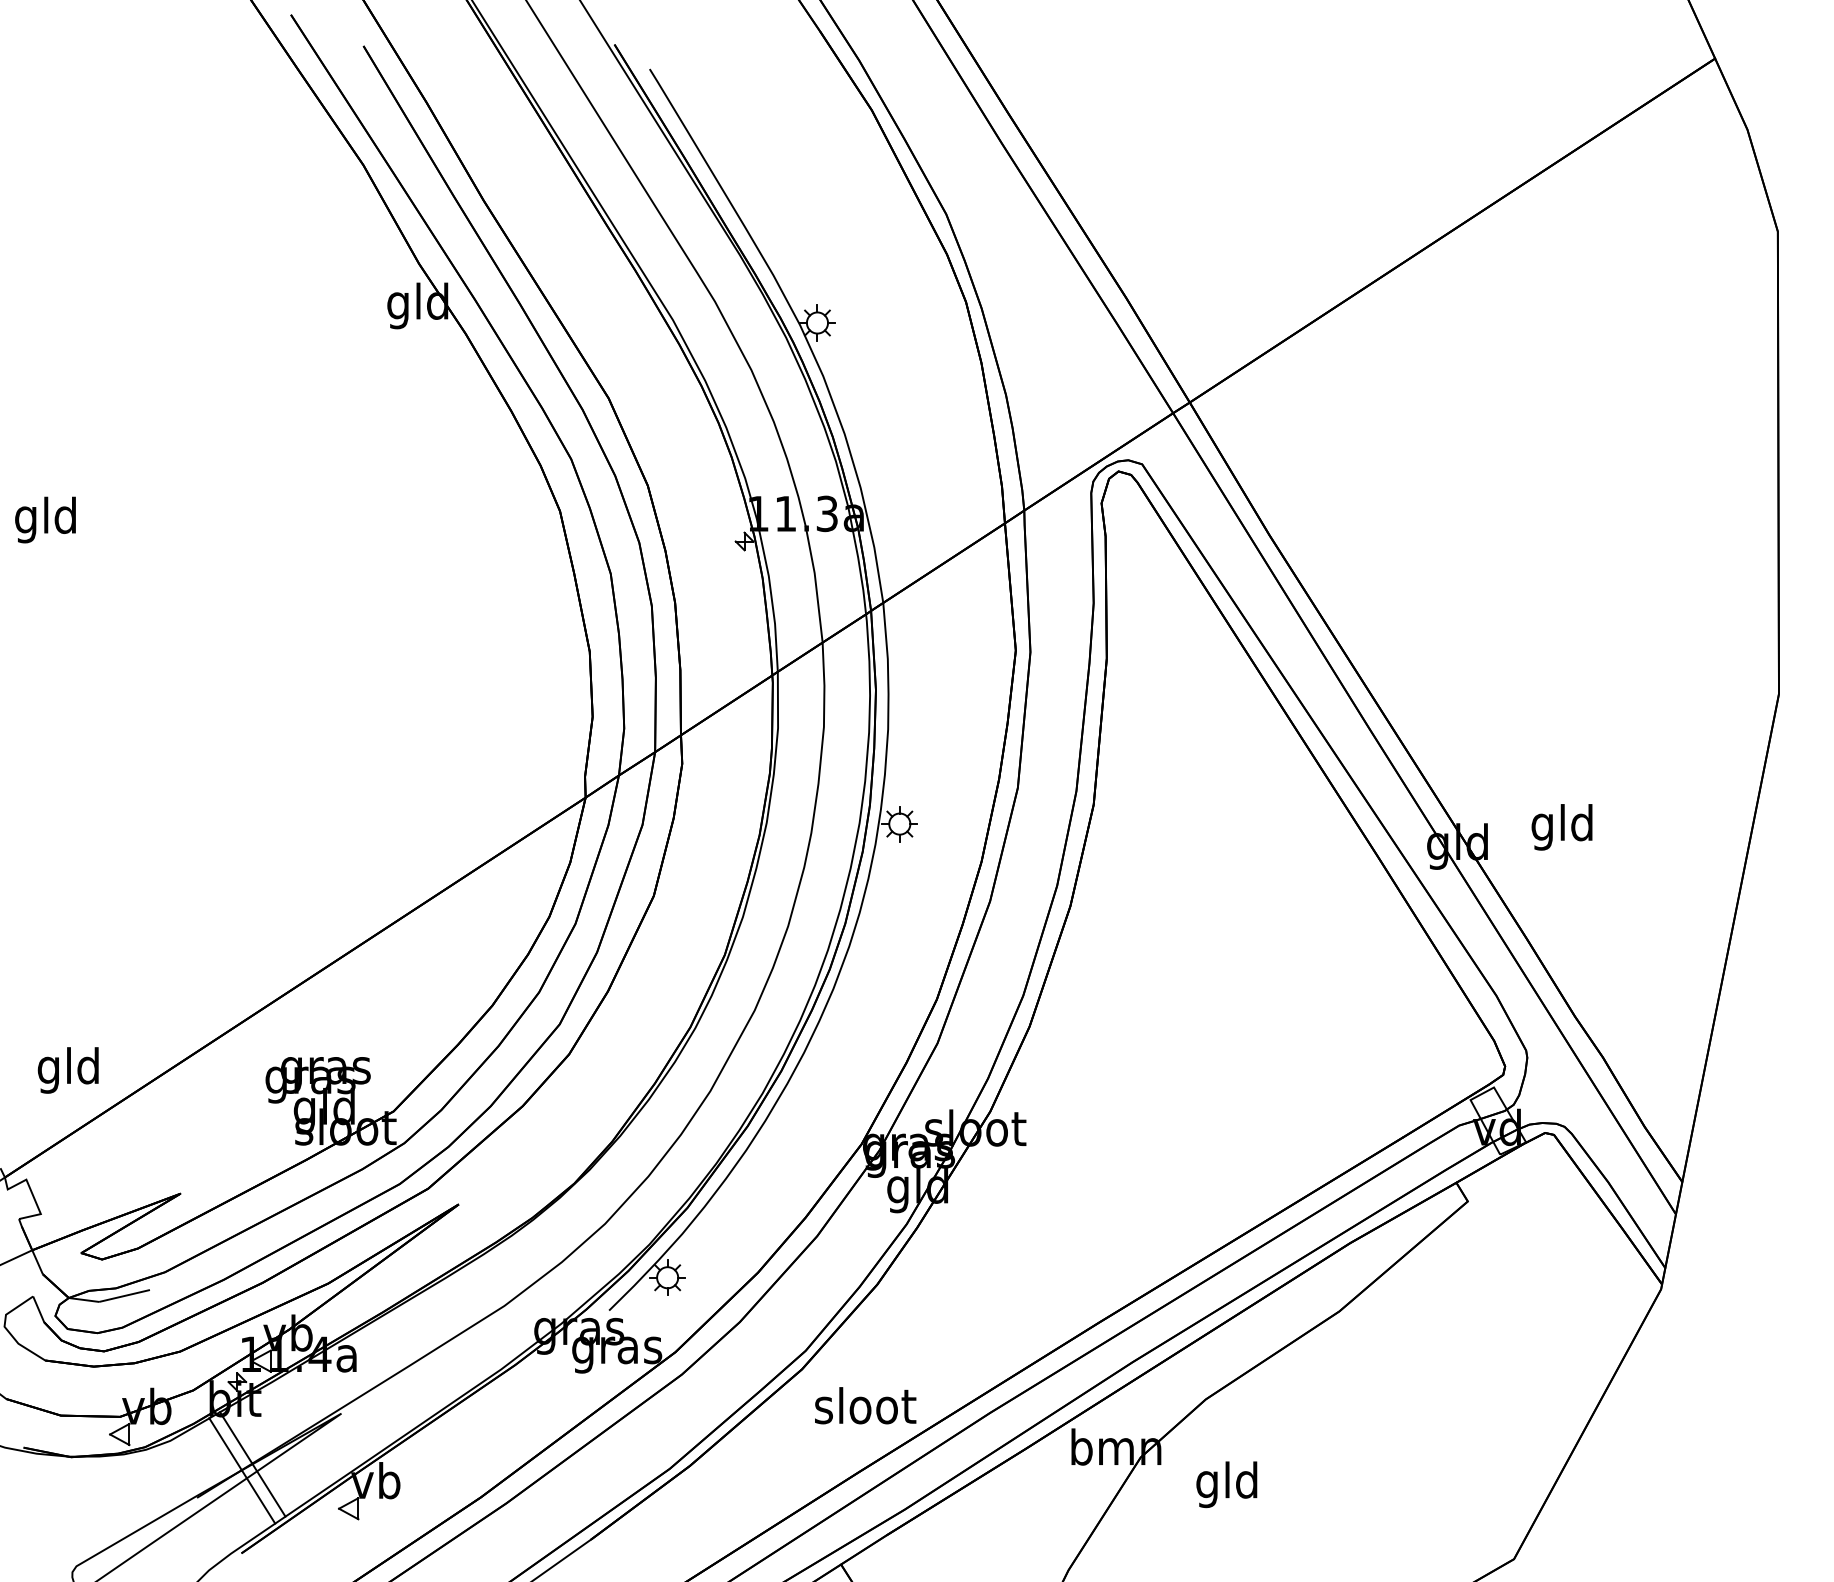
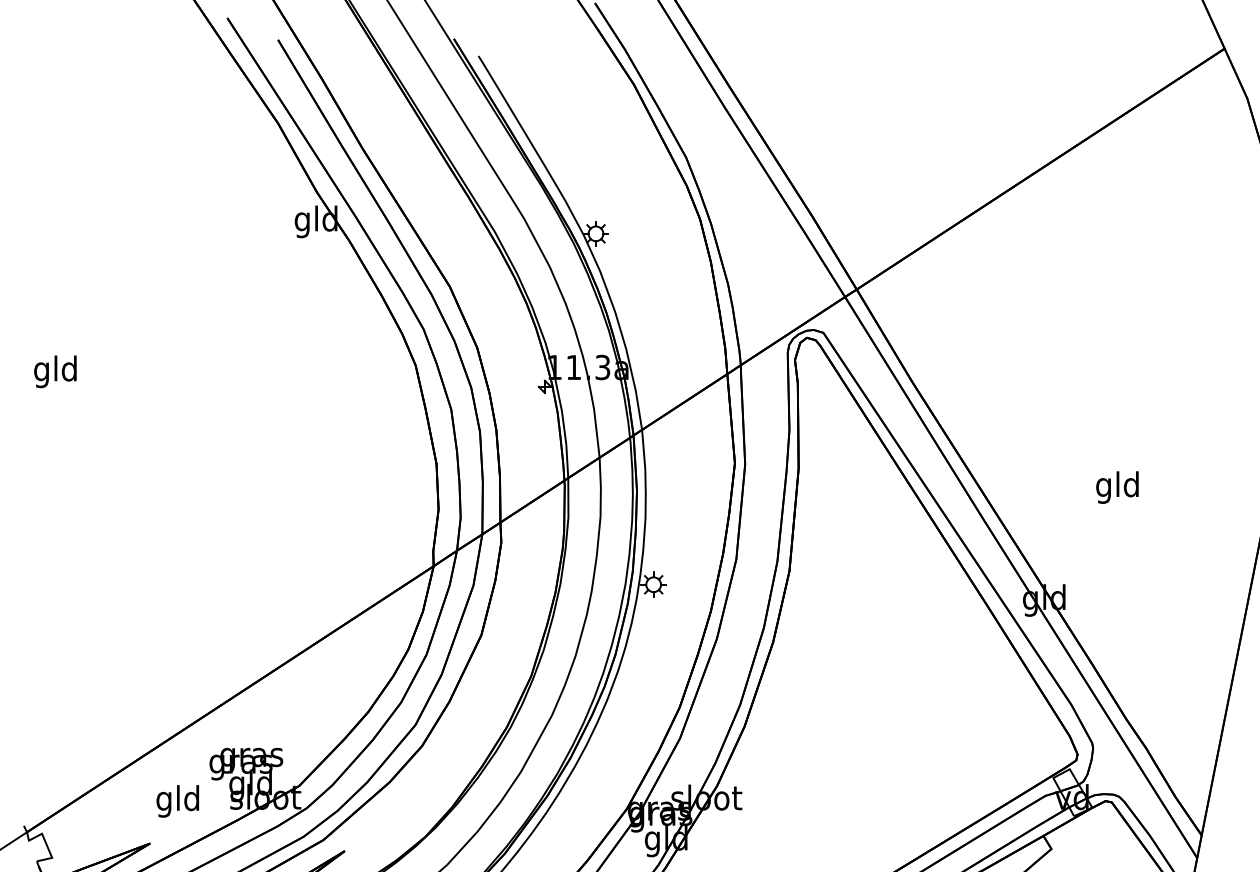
text: (1561, 827) -> (1117, 487), moved
text: (67, 1070) -> (177, 801), moved

